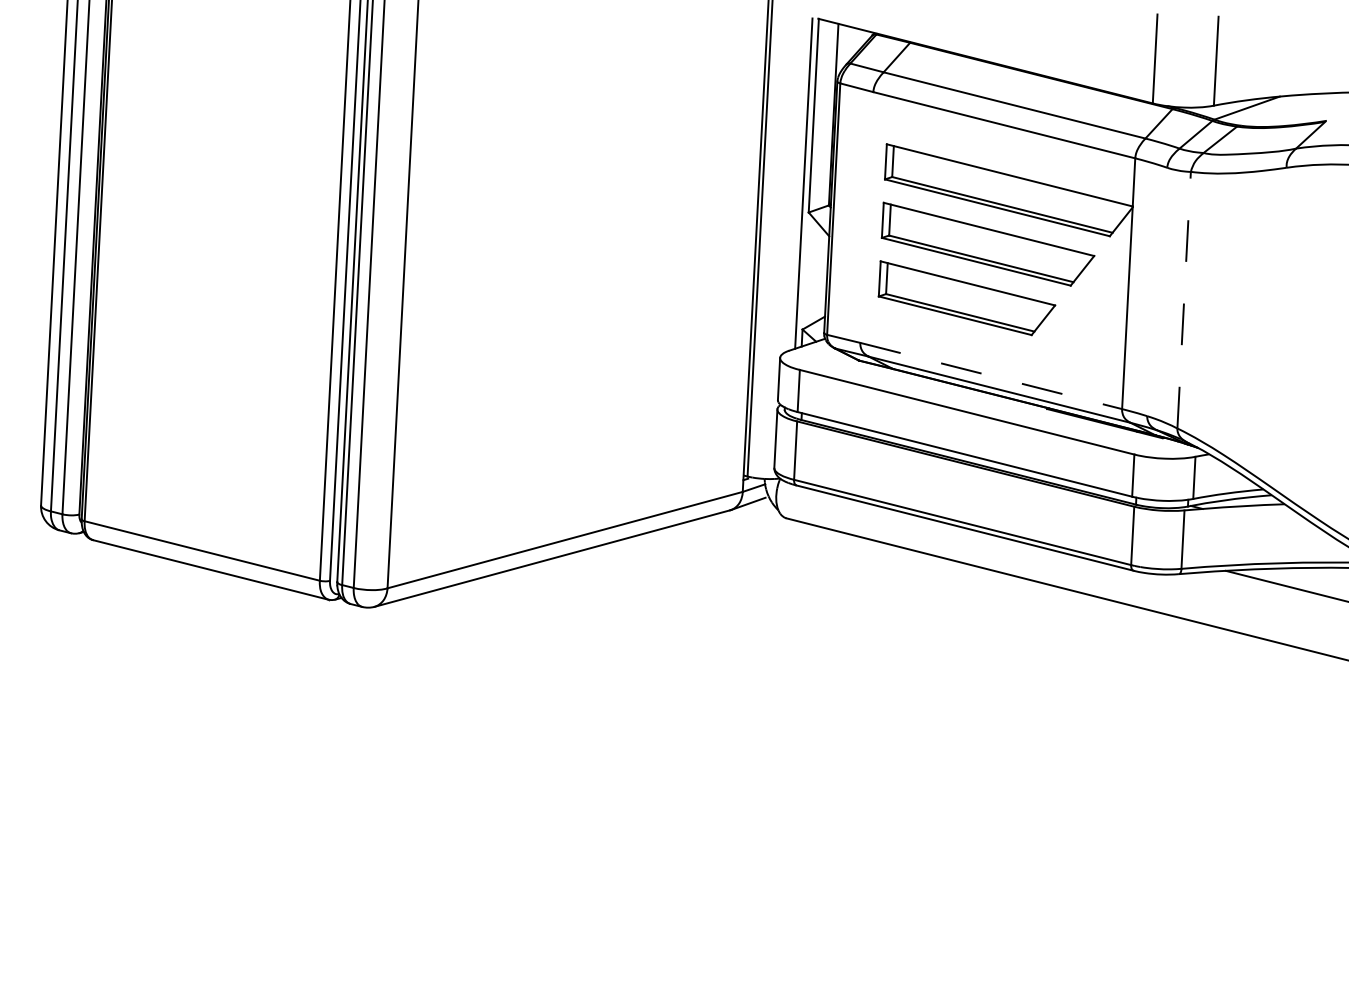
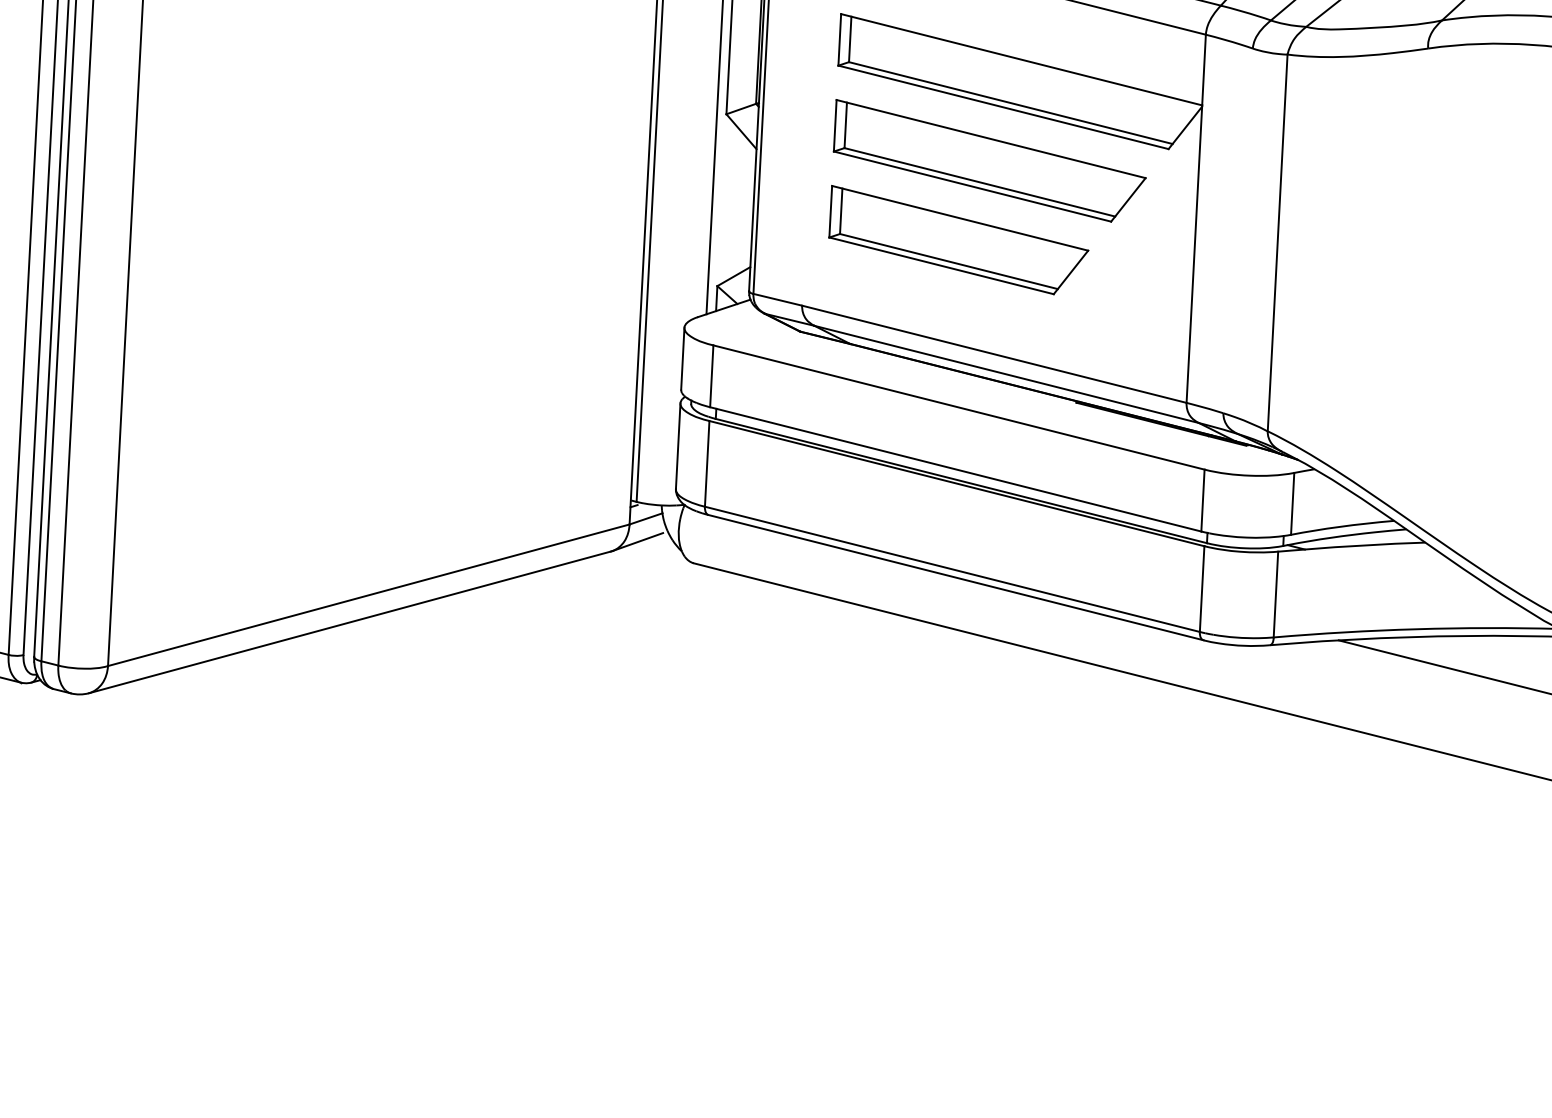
line: (1184, 299) -> (1278, 241), dashed -> solid
line: (991, 376) -> (994, 355), dashed -> solid

